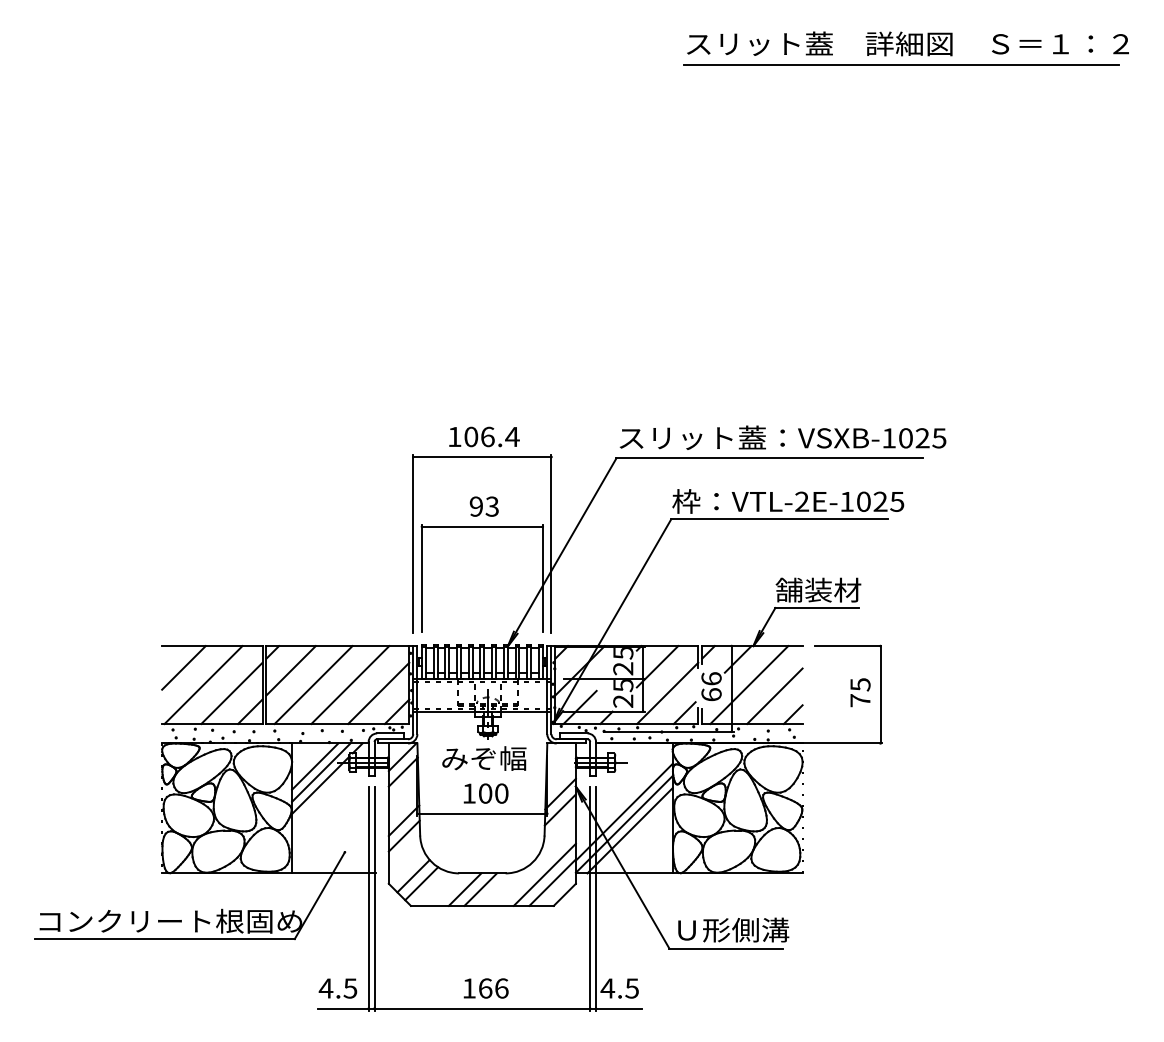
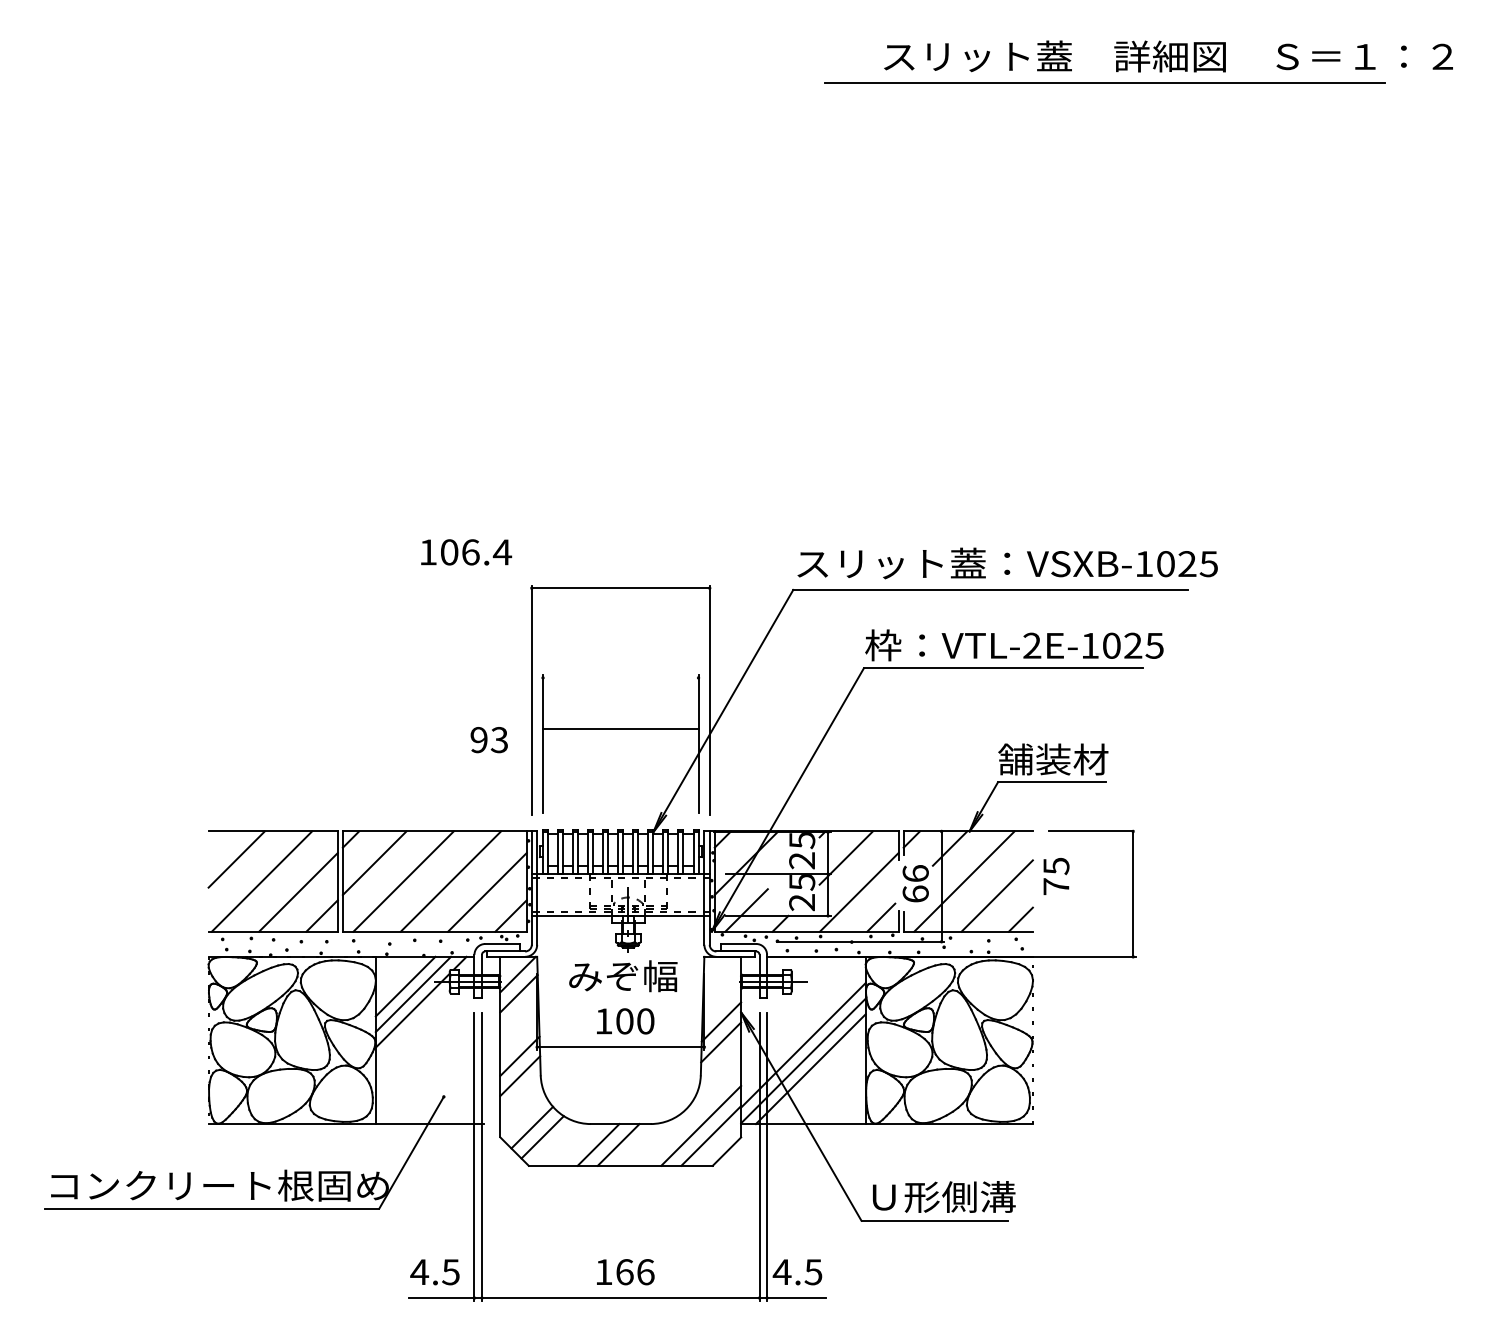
line: (900, 64) -> (1104, 82), moved
text: (484, 437) -> (466, 552), moved
text: (483, 507) -> (488, 740), moved
line: (482, 526) -> (620, 728), moved
text: (860, 692) -> (1056, 876), moved

